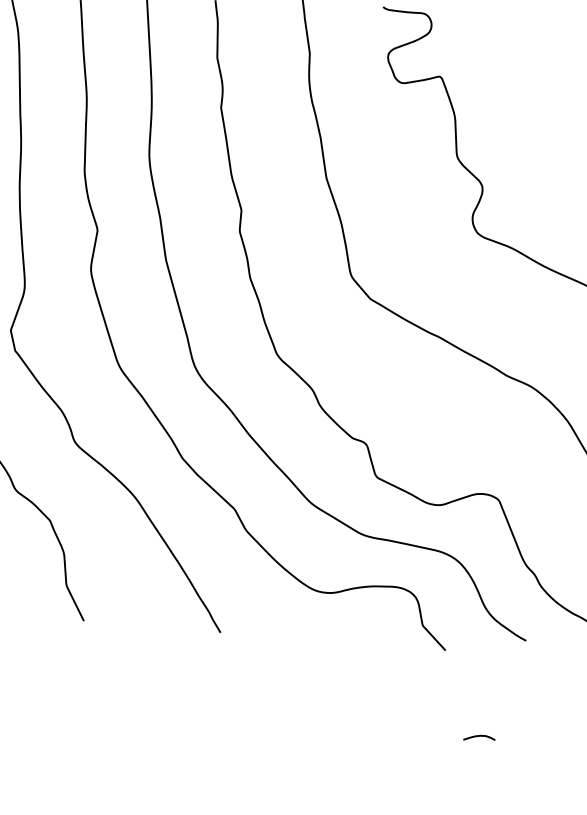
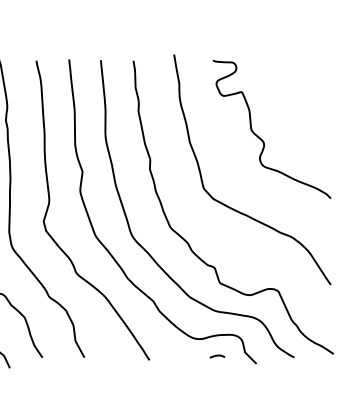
curve: (479, 737) -> (217, 356), moved

